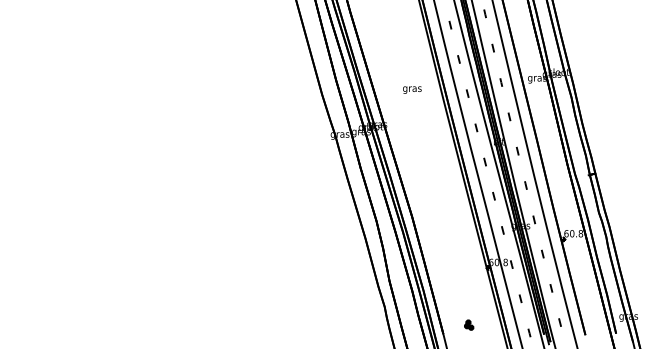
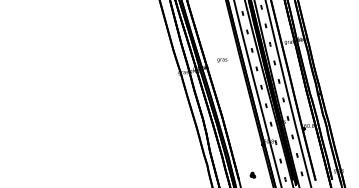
text: (412, 90) -> (222, 60), moved

